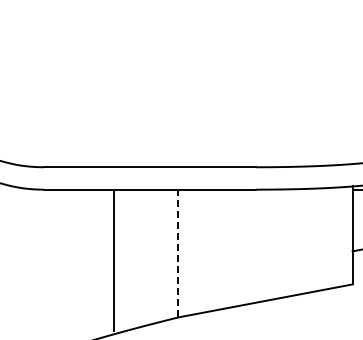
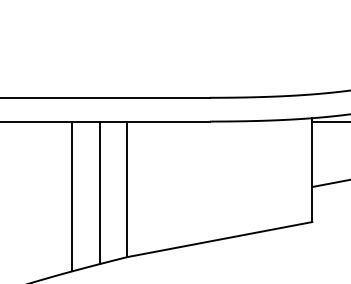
line: (178, 253) -> (127, 189), dashed -> solid
line: (152, 256) -> (100, 192), added
line: (113, 260) -> (71, 196), moved

